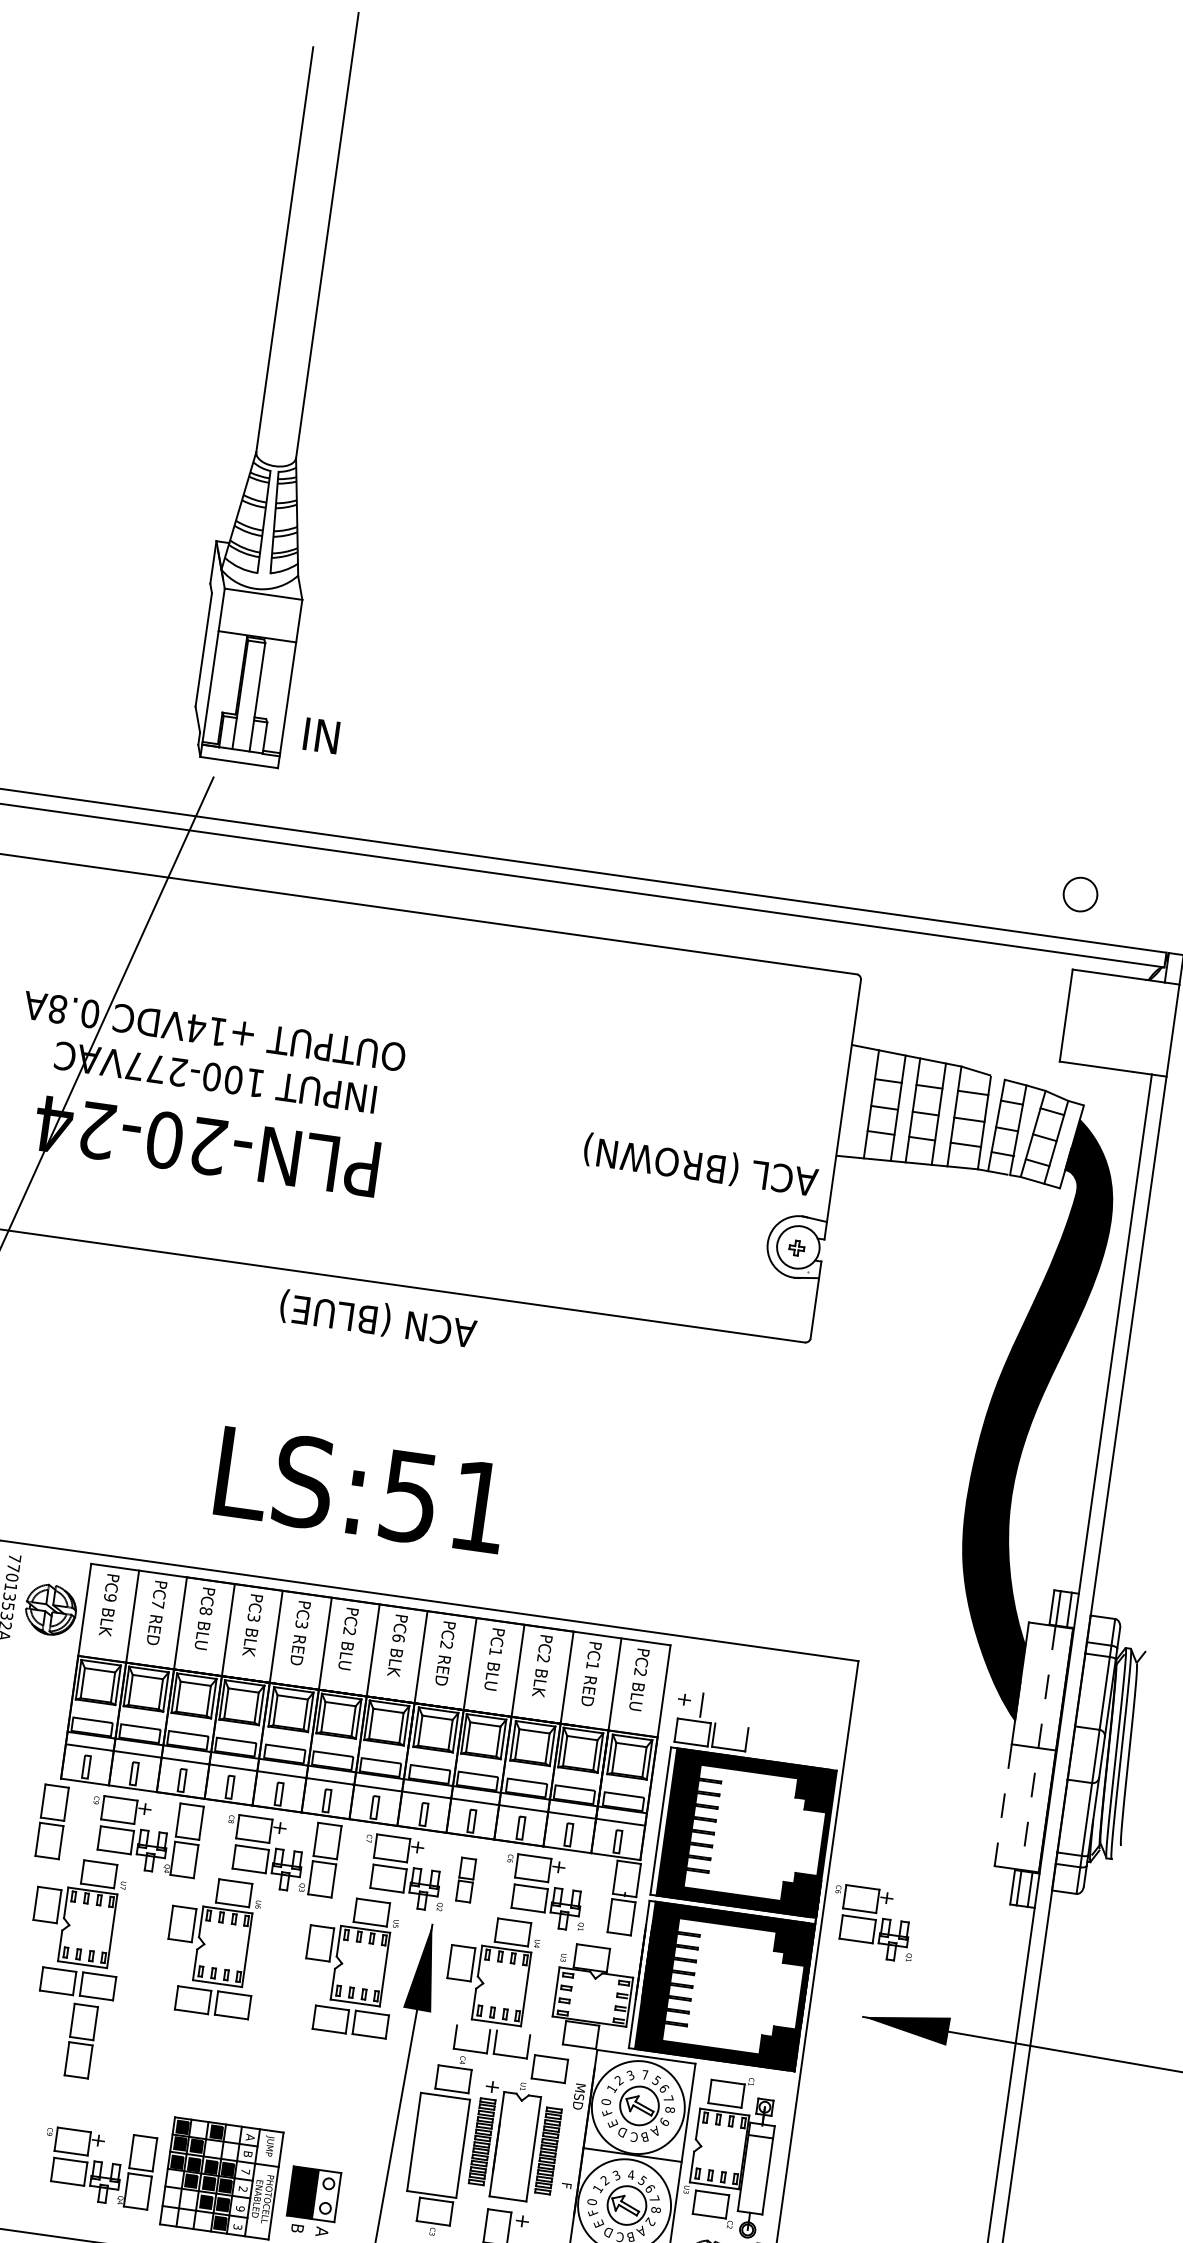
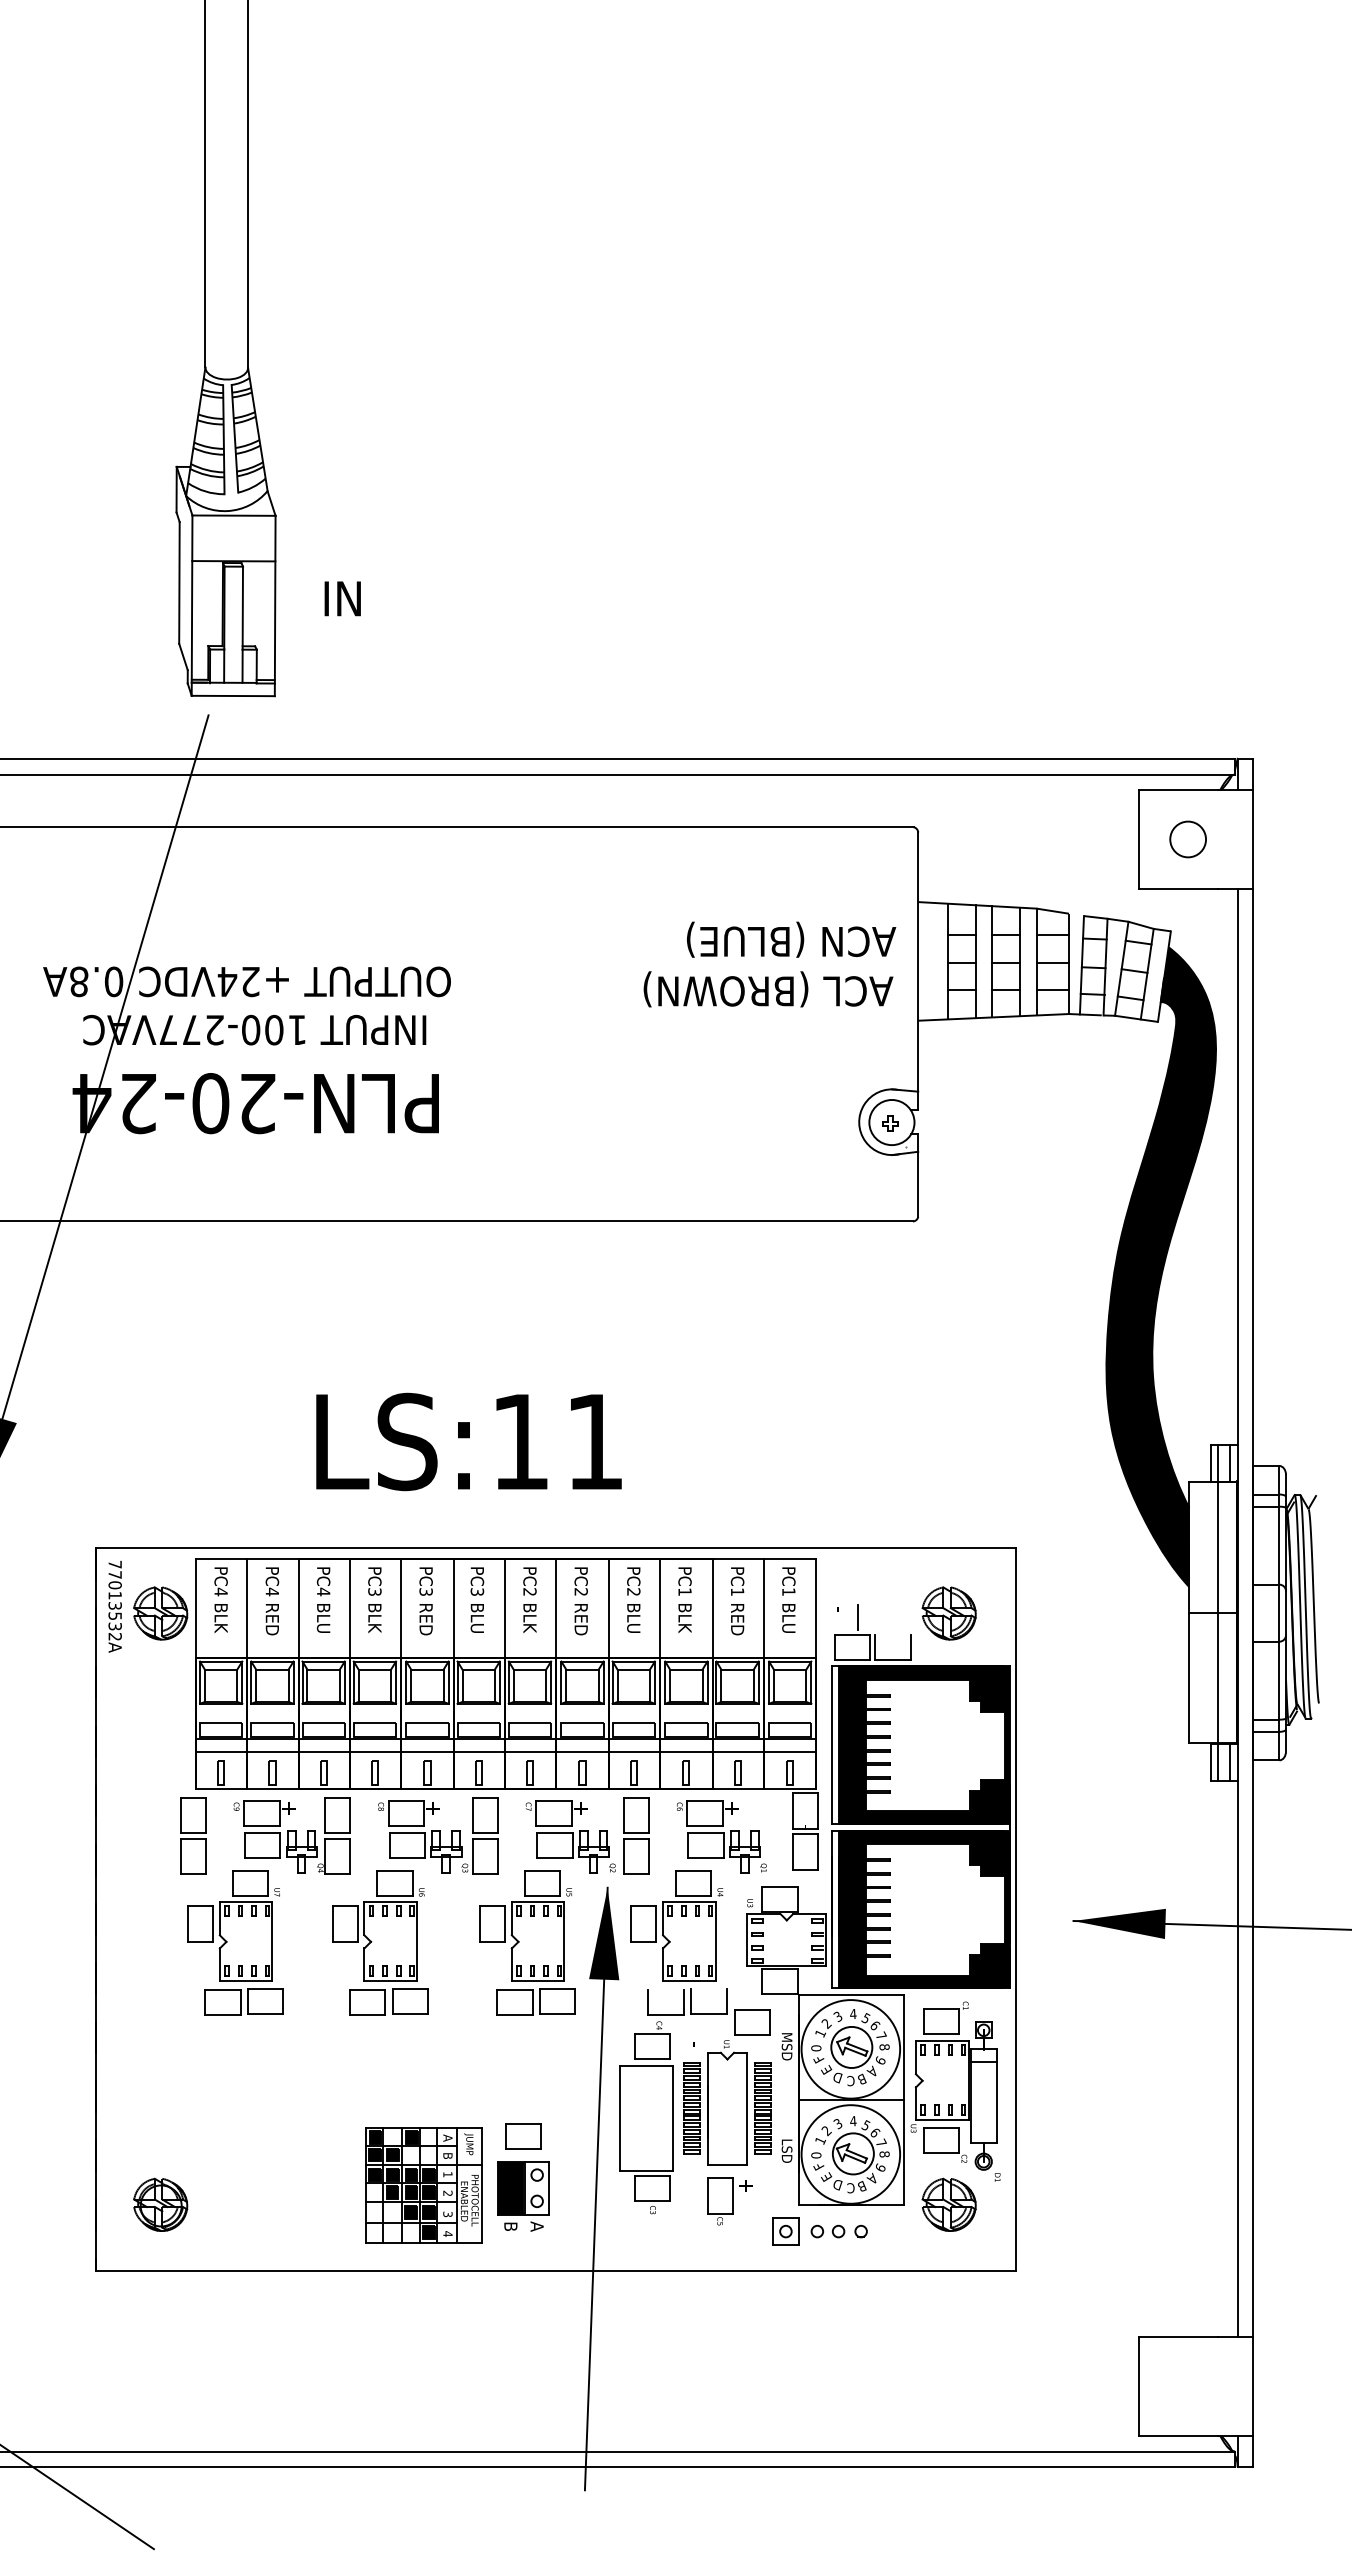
text: (321, 735) -> (342, 598), moved
circle: (1079, 894) -> (1187, 839), moved
text: (217, 1032) -> (250, 982), +14VDC -> +24VDC
text: (700, 1165) -> (768, 989), moved
text: (378, 1318) -> (791, 939), moved
text: (408, 1497) -> (519, 1442), LS:51 -> LS:11
text: (109, 1597) -> (220, 1591), PC9 -> PC4
text: (157, 1603) -> (271, 1591), PC7 -> PC4
text: (205, 1610) -> (323, 1591), PC8 -> PC4
text: (348, 1630) -> (476, 1591), PC2 -> PC3
text: (398, 1638) -> (529, 1592), PC6 -> PC2
text: (495, 1651) -> (633, 1591), PC1 -> PC2
text: (543, 1658) -> (684, 1591), PC2 -> PC1
text: (640, 1671) -> (788, 1591), PC2 -> PC1
text: (684, 1698) -> (838, 1613), + -> -
part: (786, 1713) -> (948, 1613), added
line: (1037, 1748) -> (1217, 1613), dashed -> solid
line: (1003, 1805) -> (1189, 1678), dashed -> solid
part: (466, 1879) -> (636, 1835), size x1.67
part: (873, 1922) -> (1070, 1820), removed
part: (81, 2040) -> (256, 2061), removed
text: (645, 2075) -> (853, 2014), 7 -> 4
text: (492, 2086) -> (694, 2048), + -> -
part: (321, 2145) -> (523, 2136), added
part: (97, 2165) -> (291, 2190), removed
text: (245, 2171) -> (447, 2174), 7 -> 1
text: (564, 2193) -> (786, 2150), F -> LSD
text: (239, 2208) -> (447, 2214), 9 -> 3
text: (650, 2221) -> (880, 2167), 2 -> 9
text: (237, 2226) -> (447, 2233), 3 -> 4

